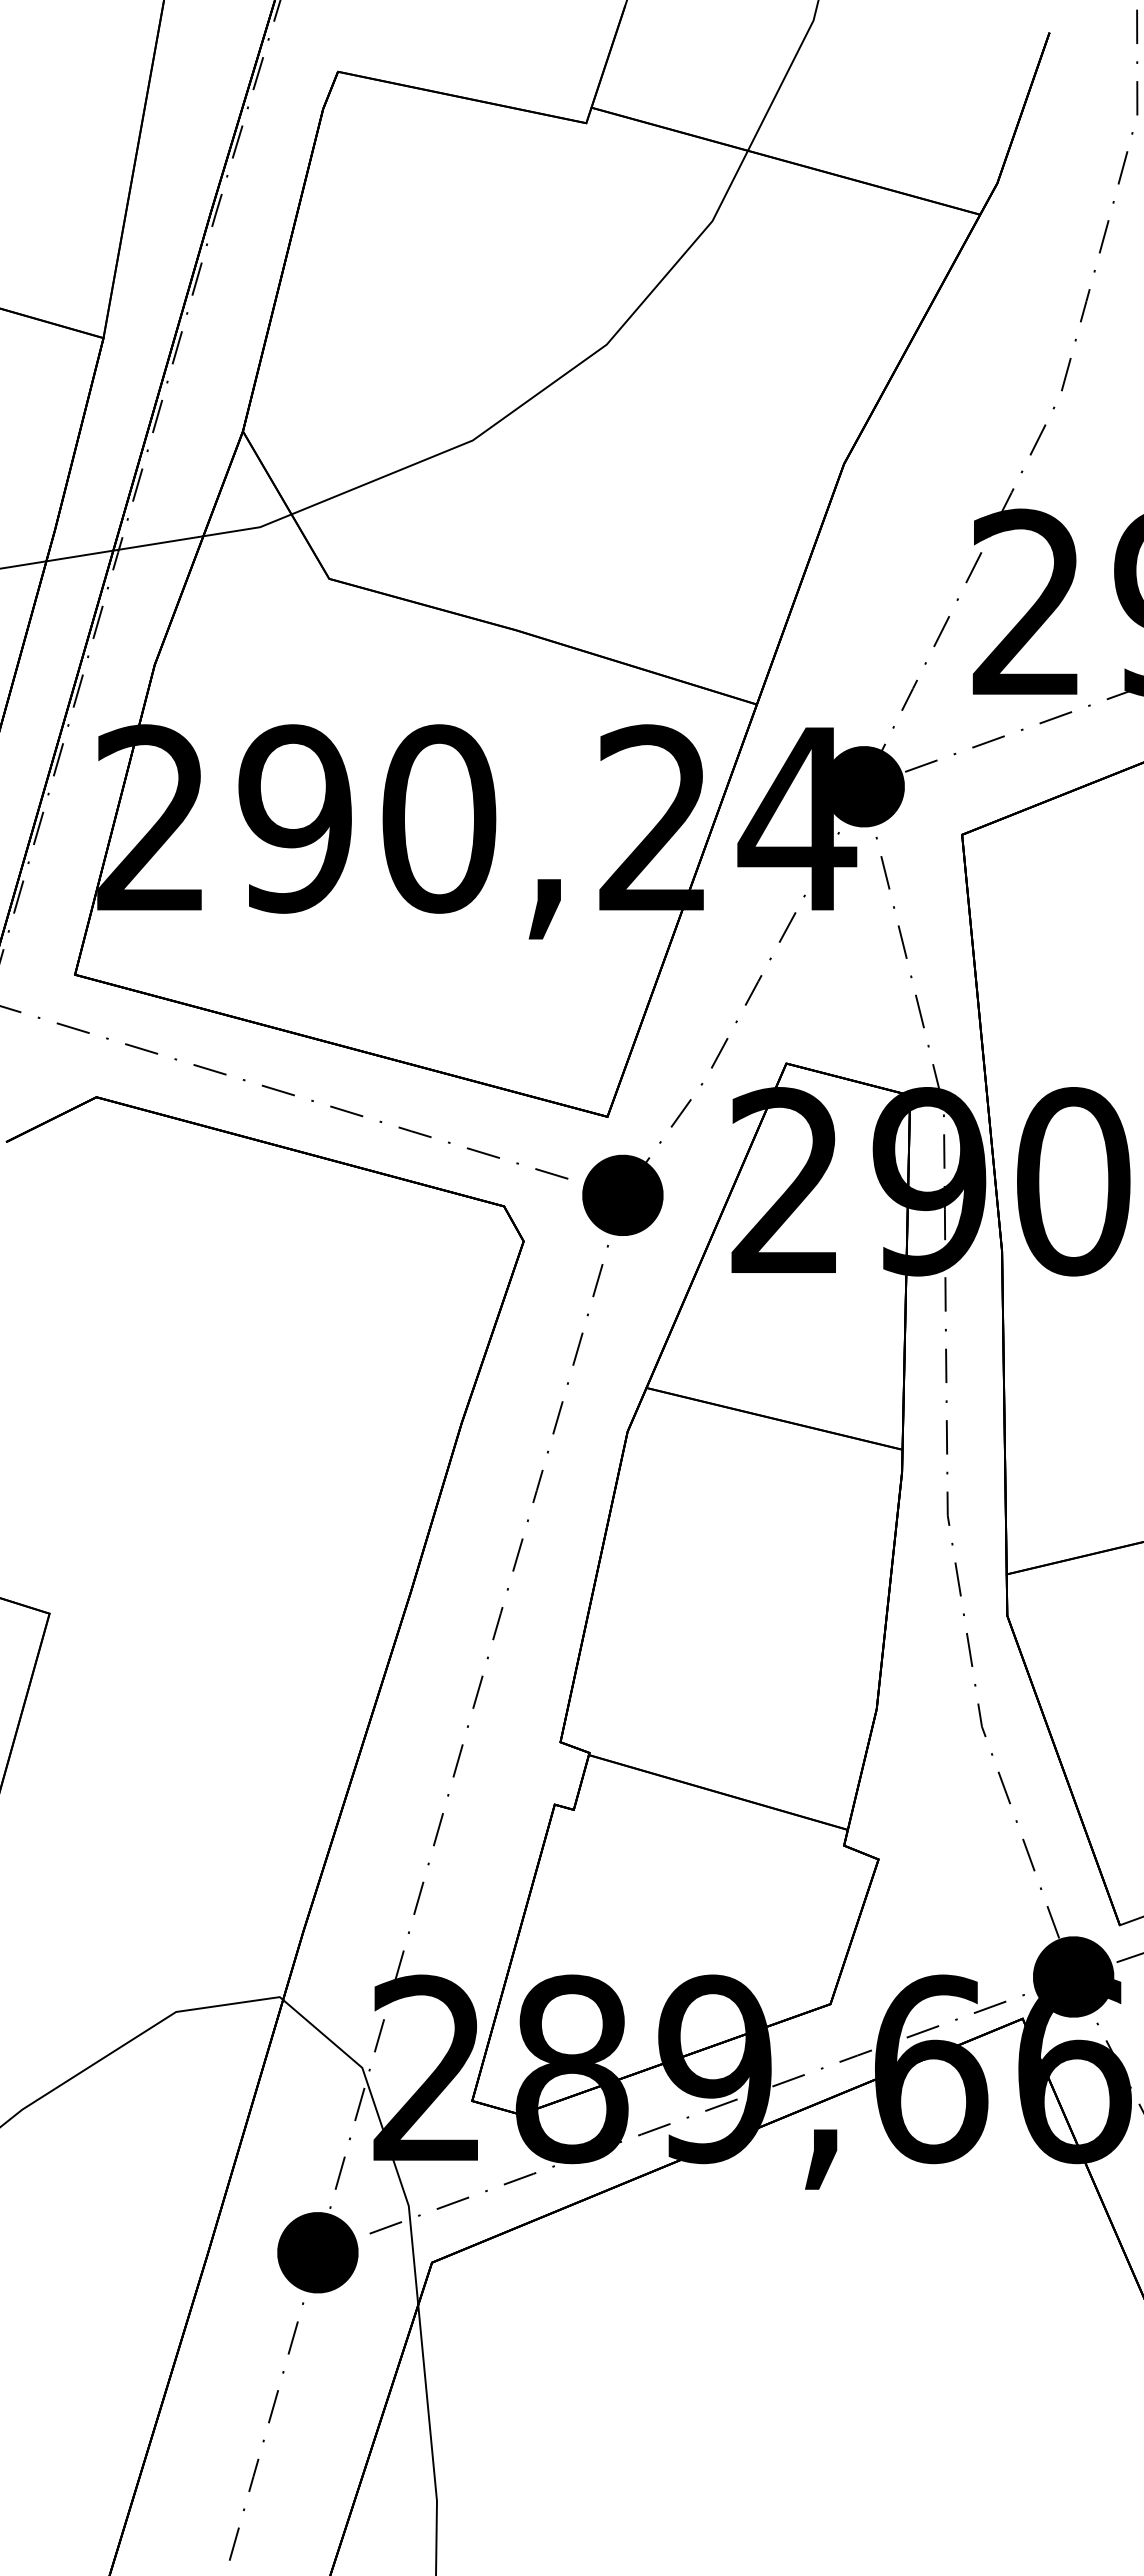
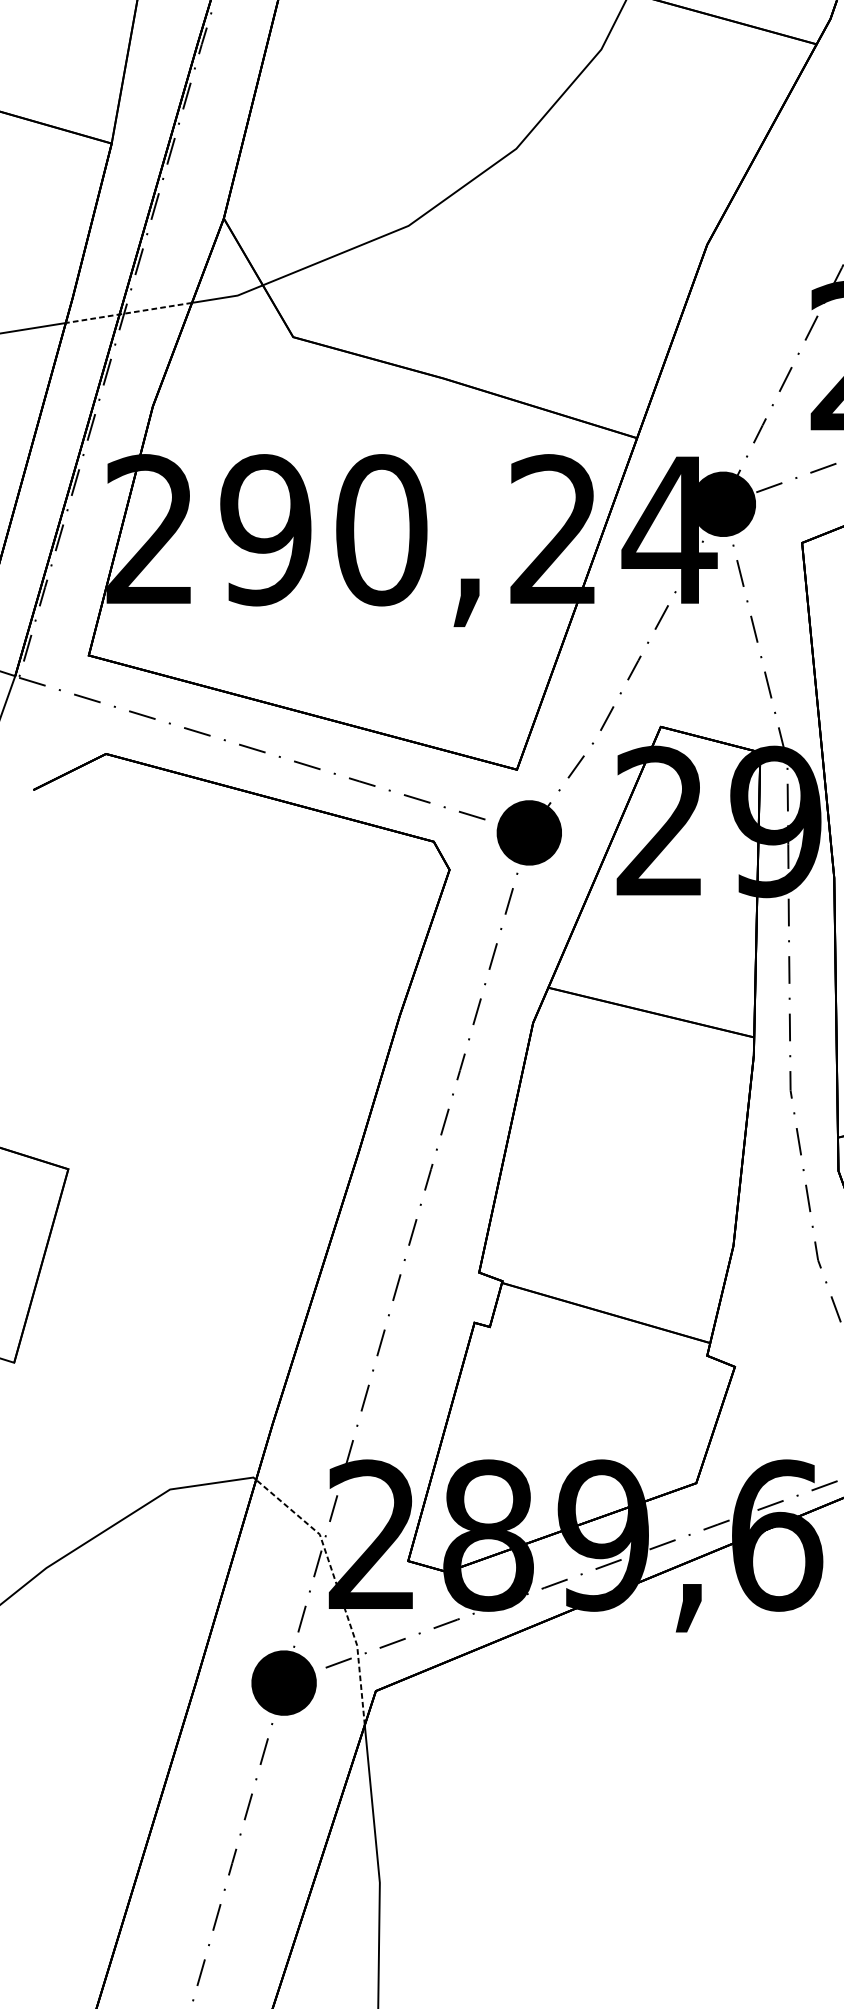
line: (124, 548) -> (128, 312), solid -> dashed
line: (384, 2134) -> (337, 1588), solid -> dashed

